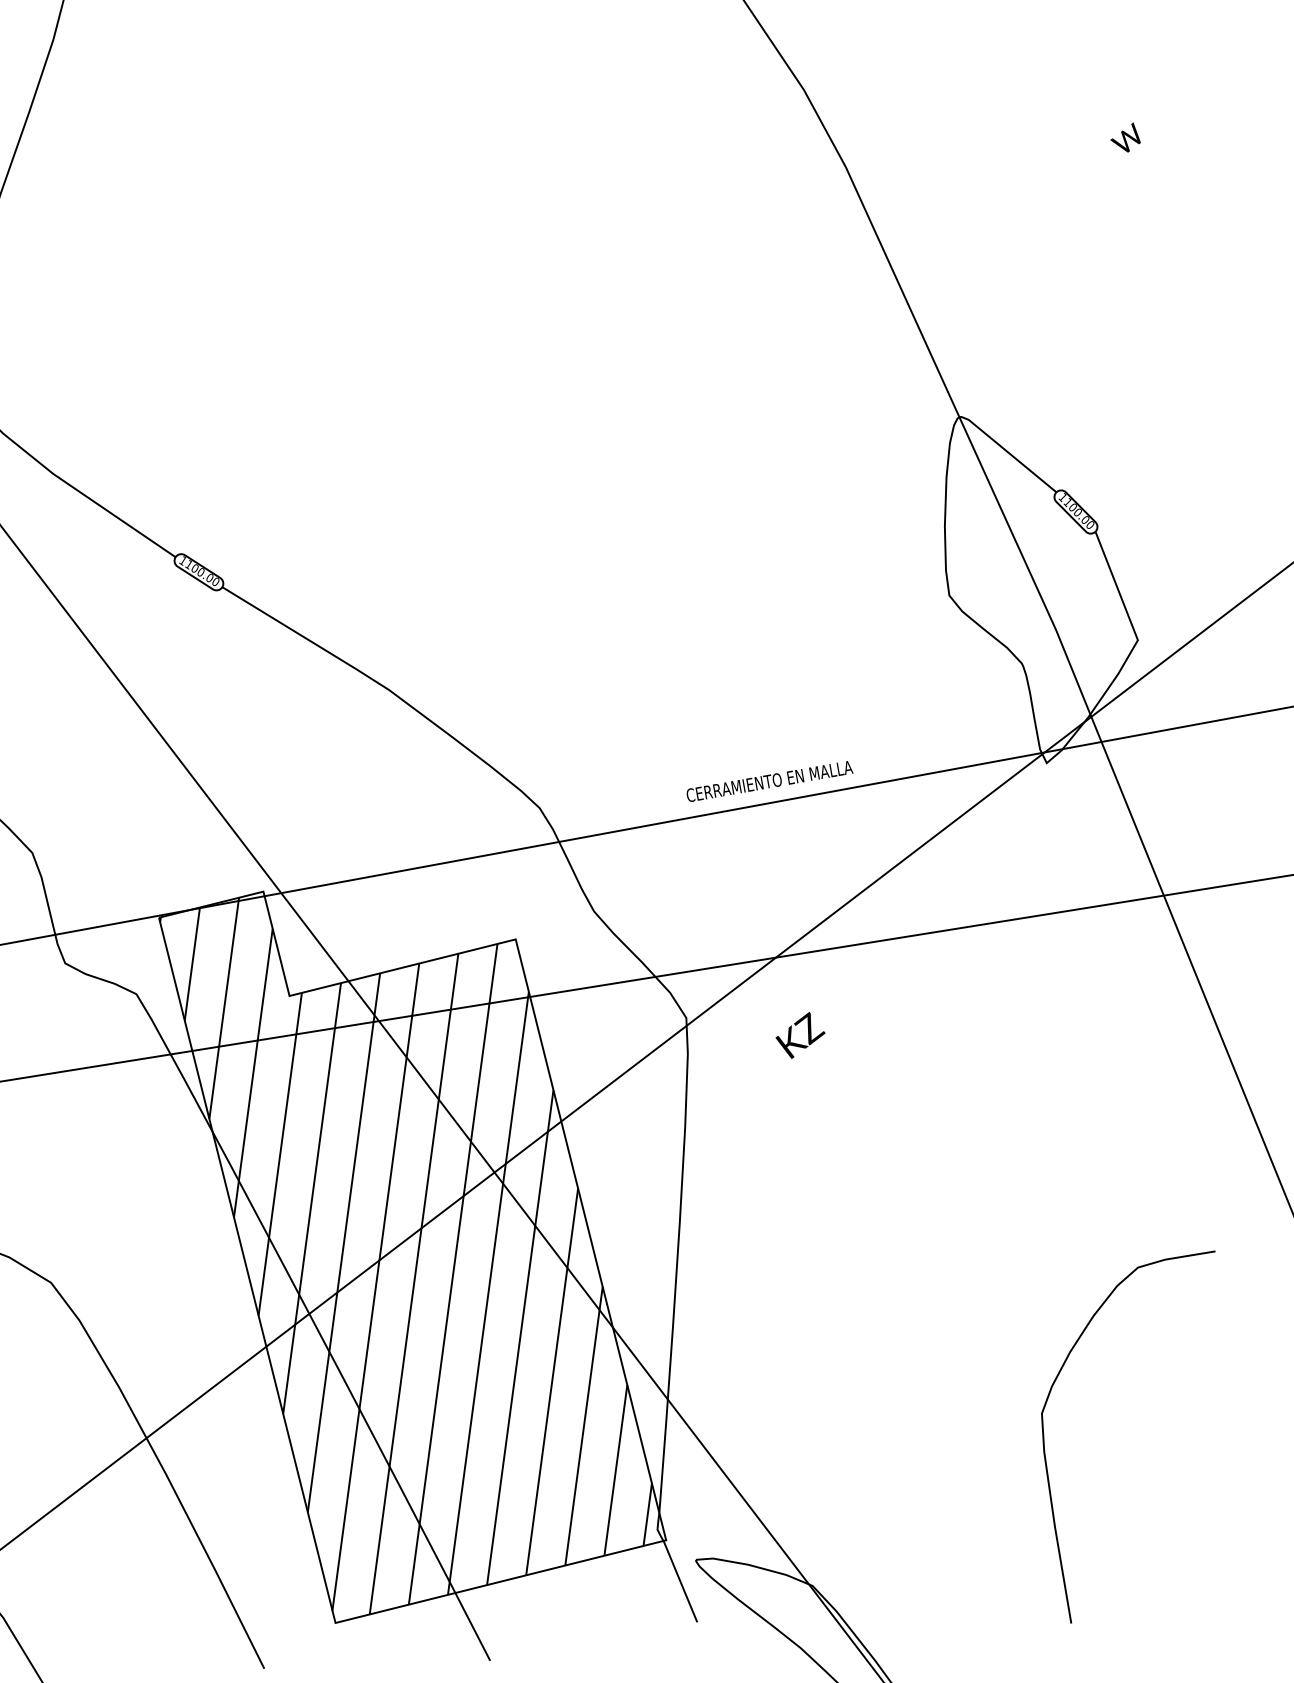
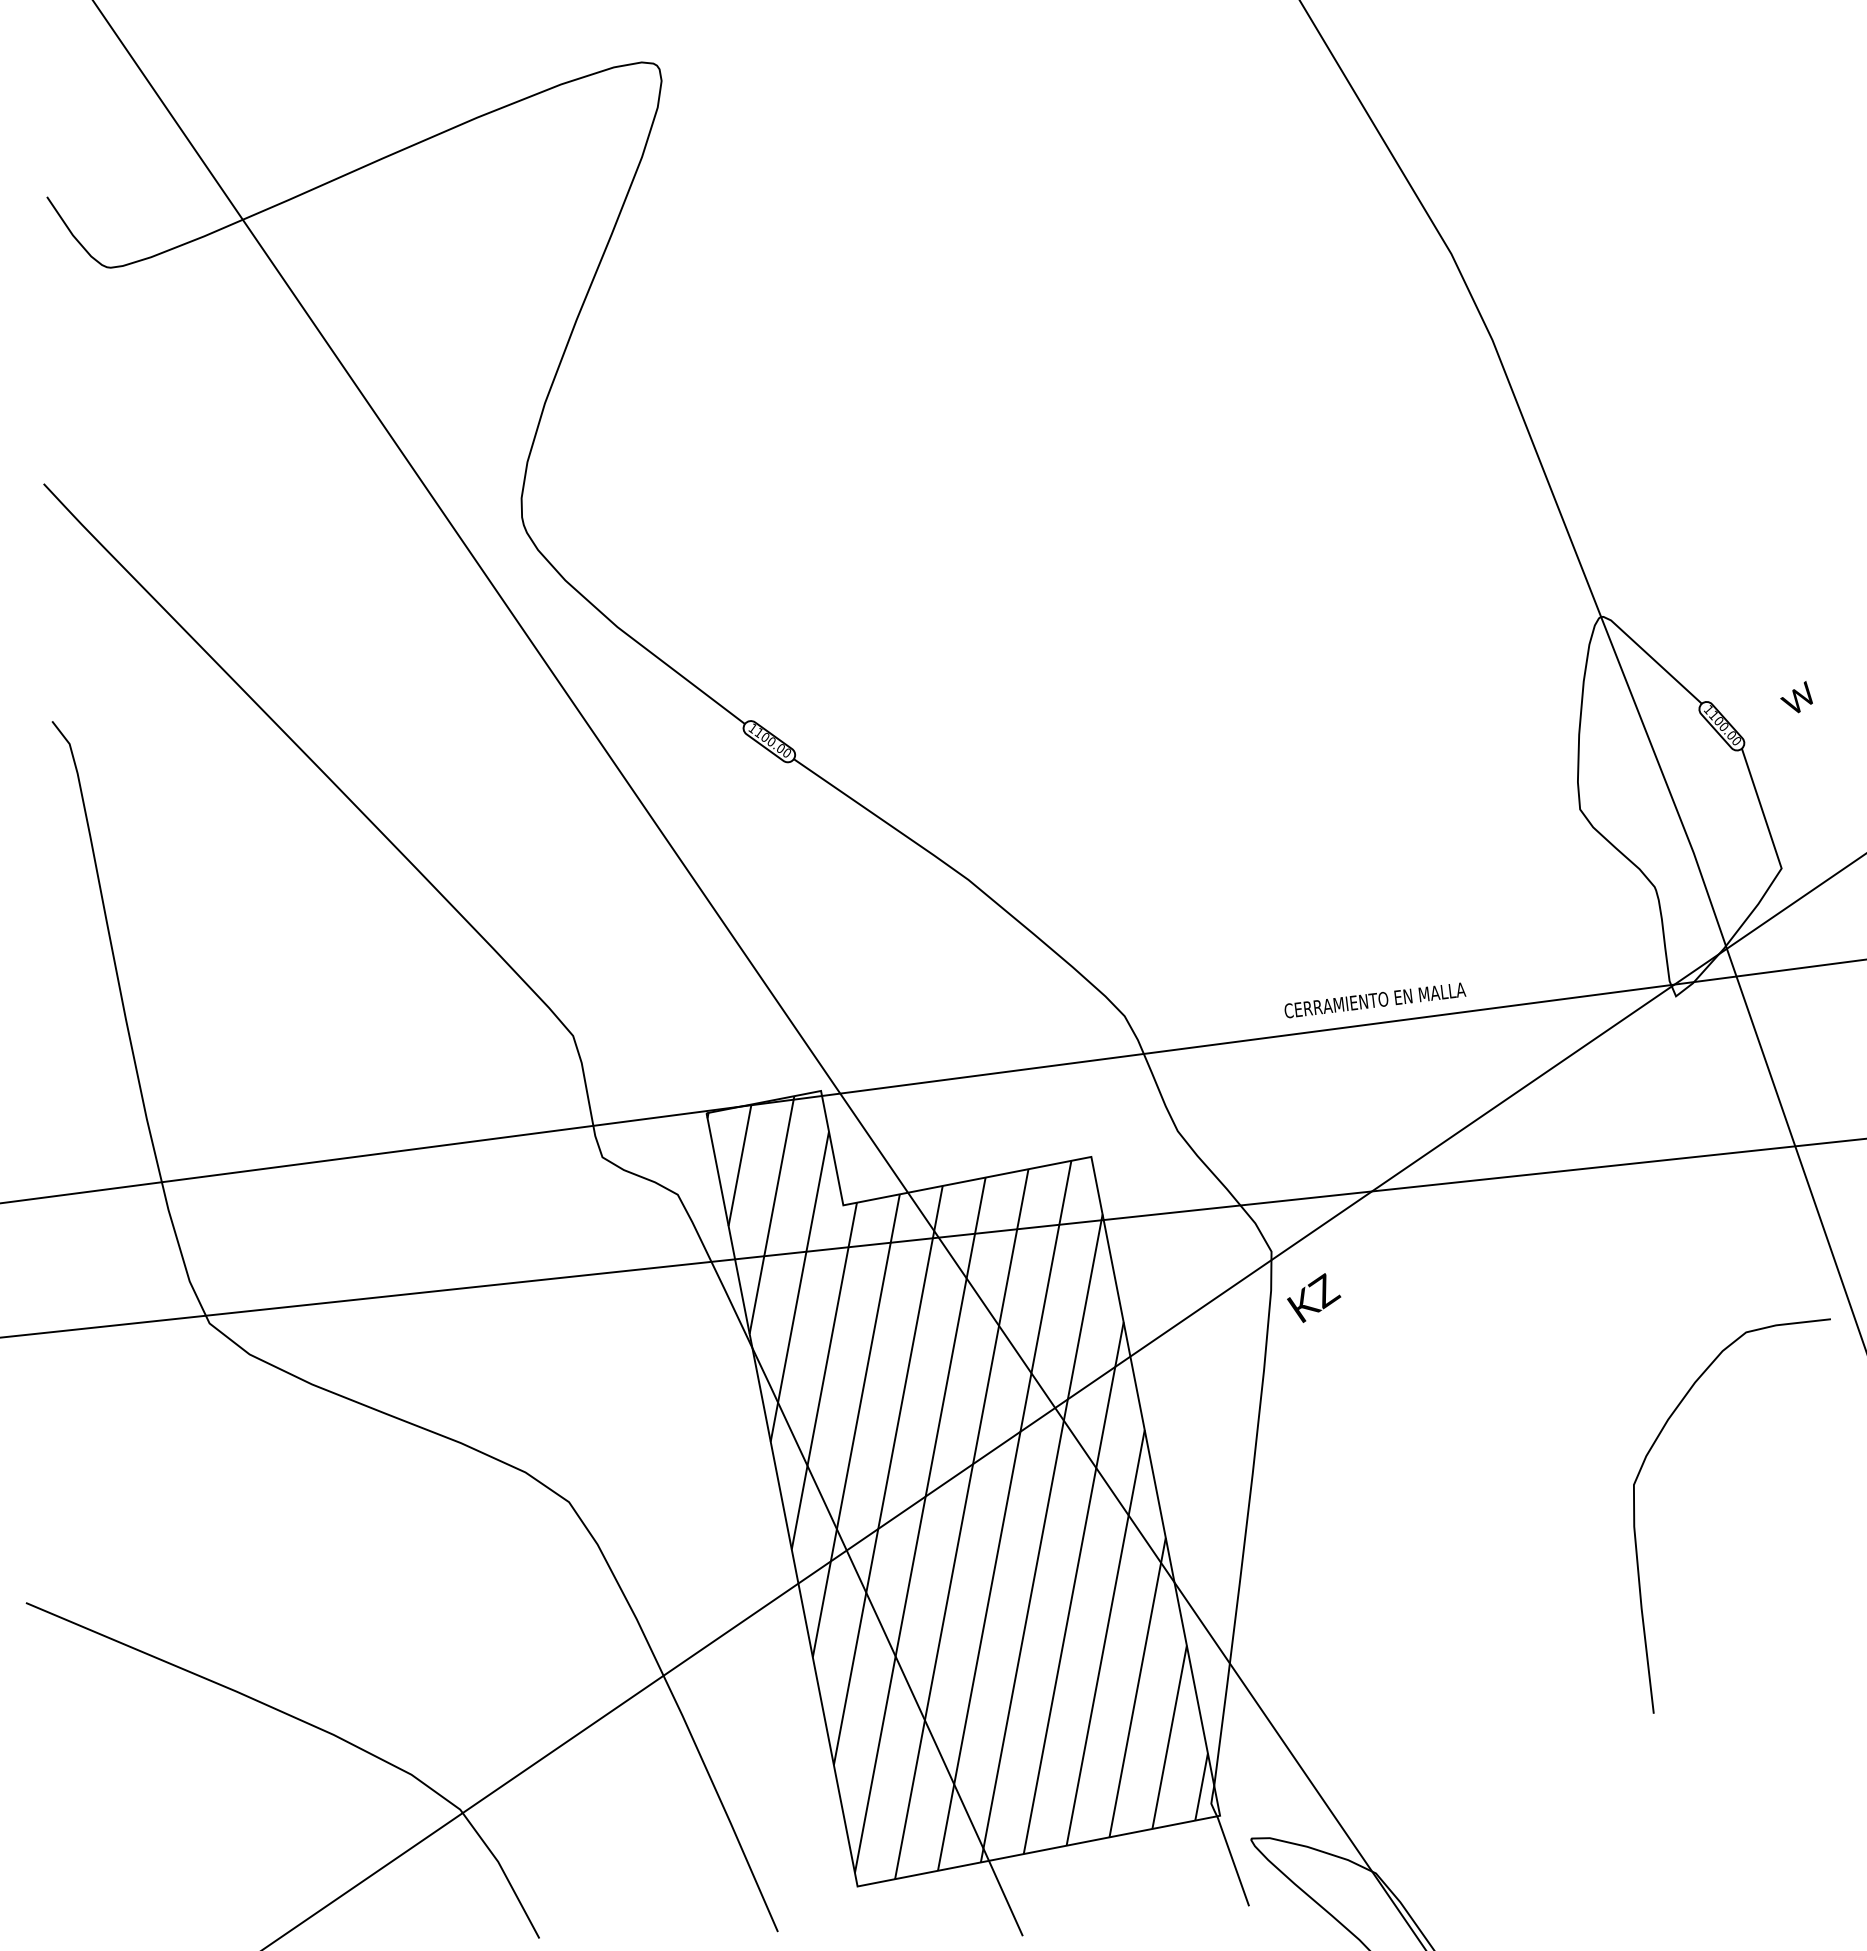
text: (1125, 138) -> (1796, 697), moved
text: (800, 1034) -> (1314, 1297), moved
curve: (1044, 1442) -> (1635, 1516), moved

